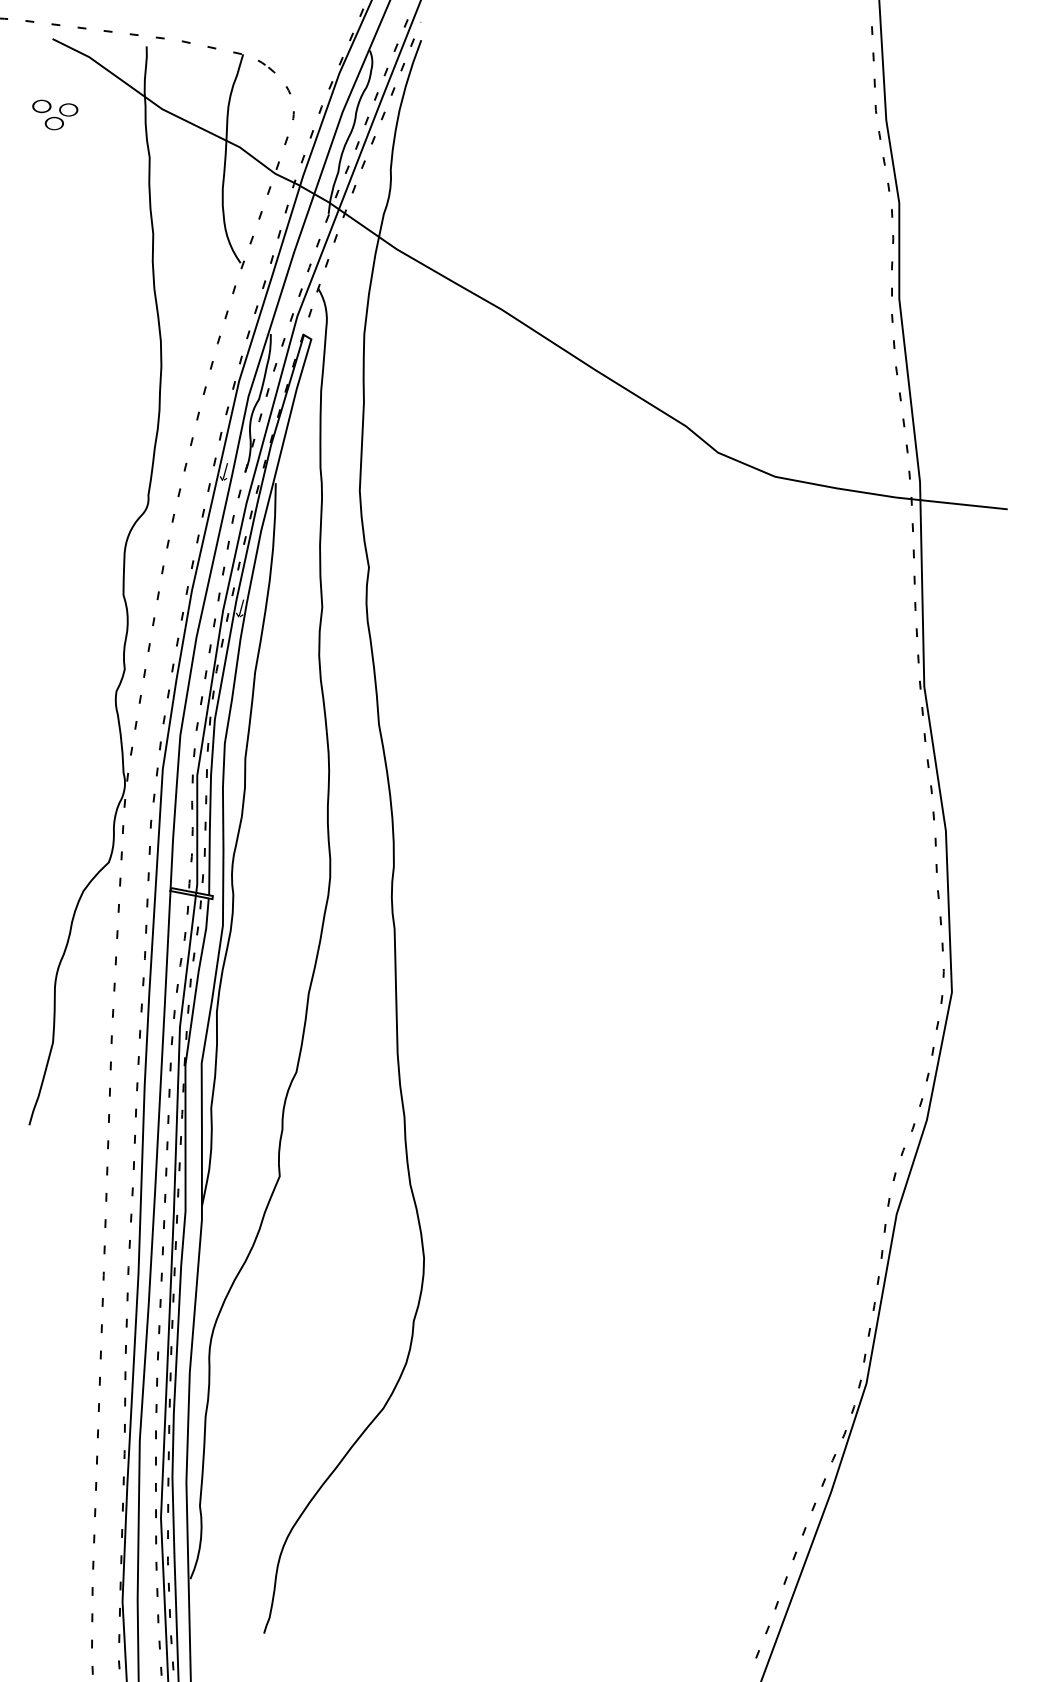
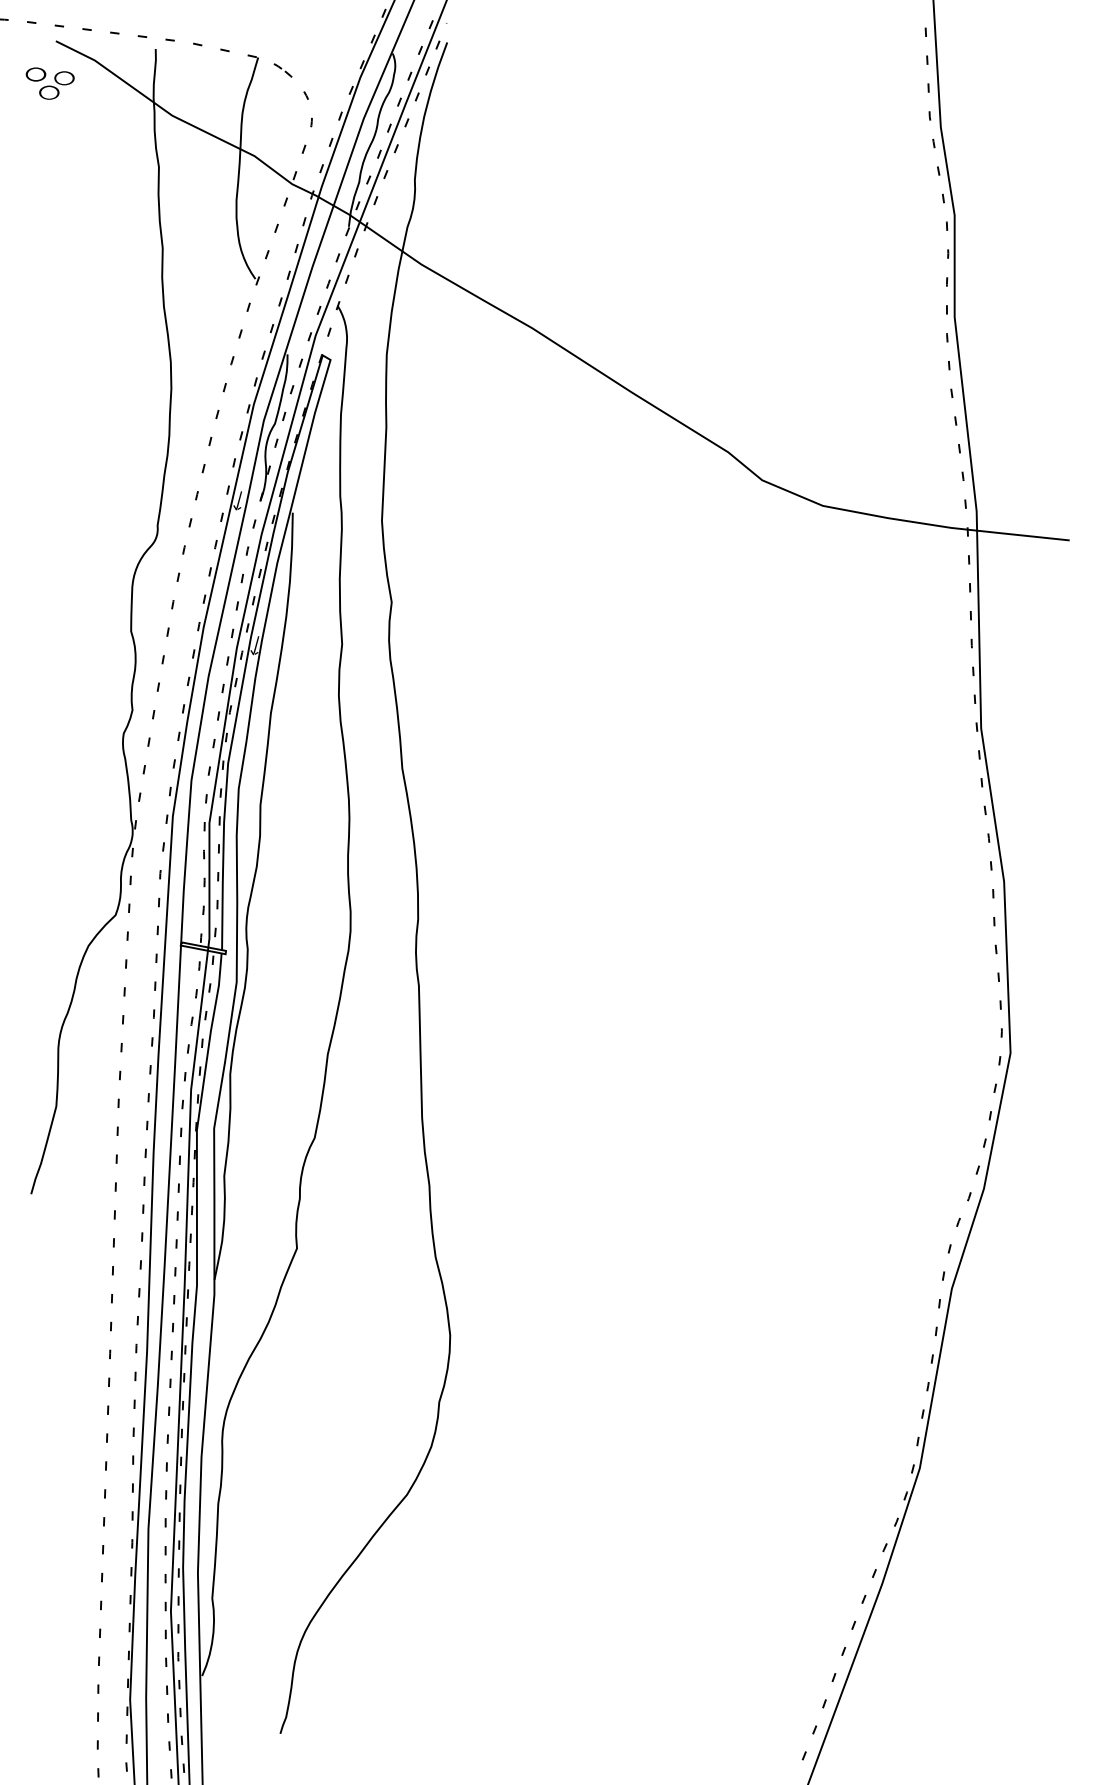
part: (55, 114) -> (50, 83), moved

